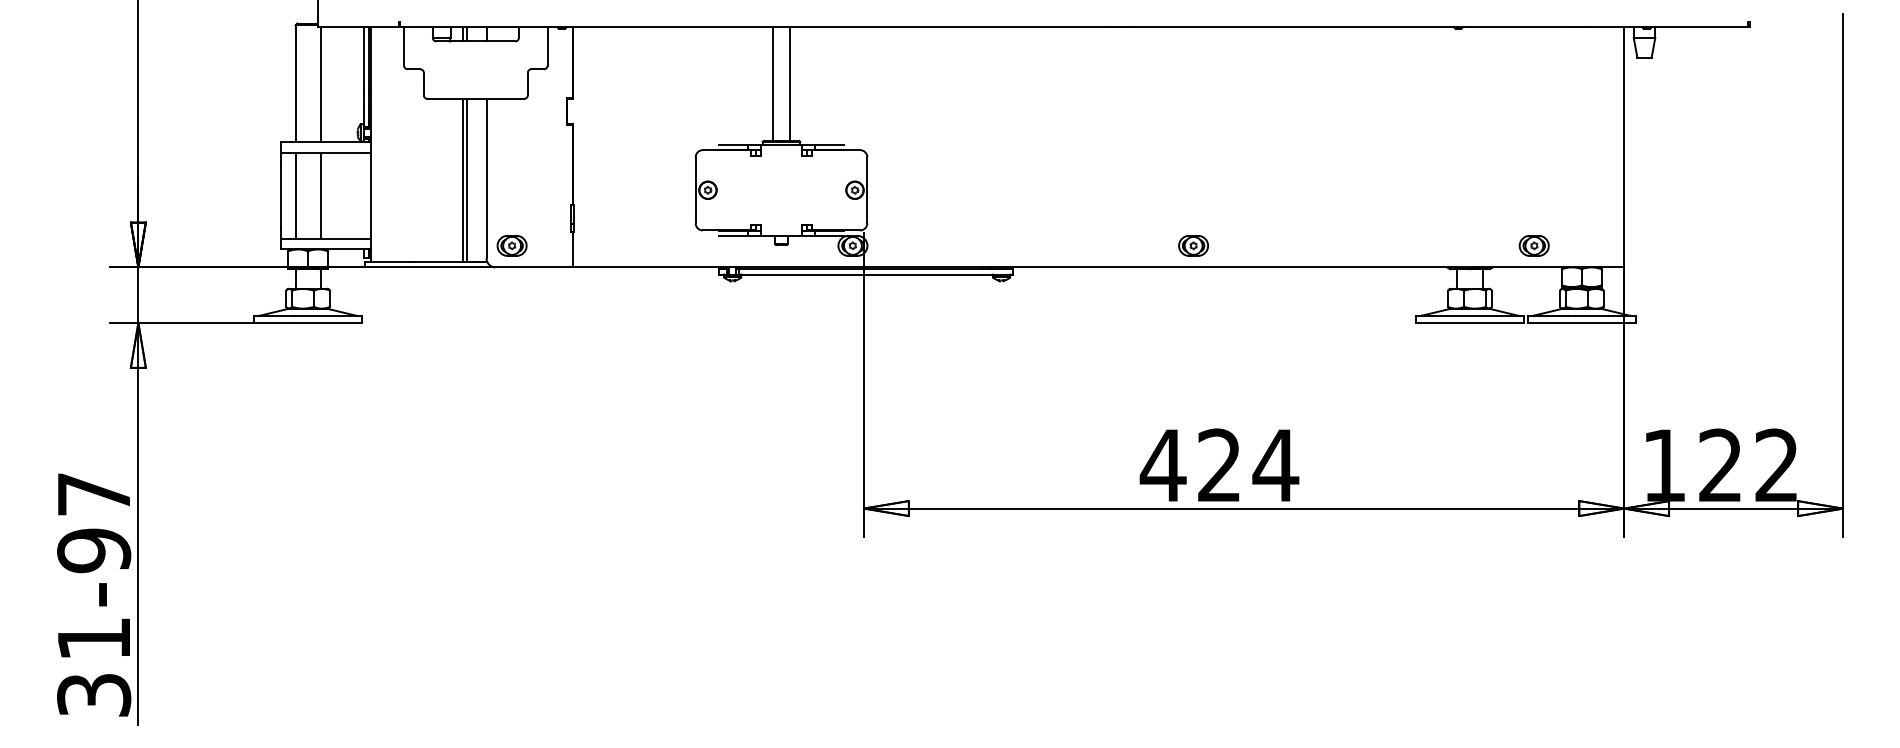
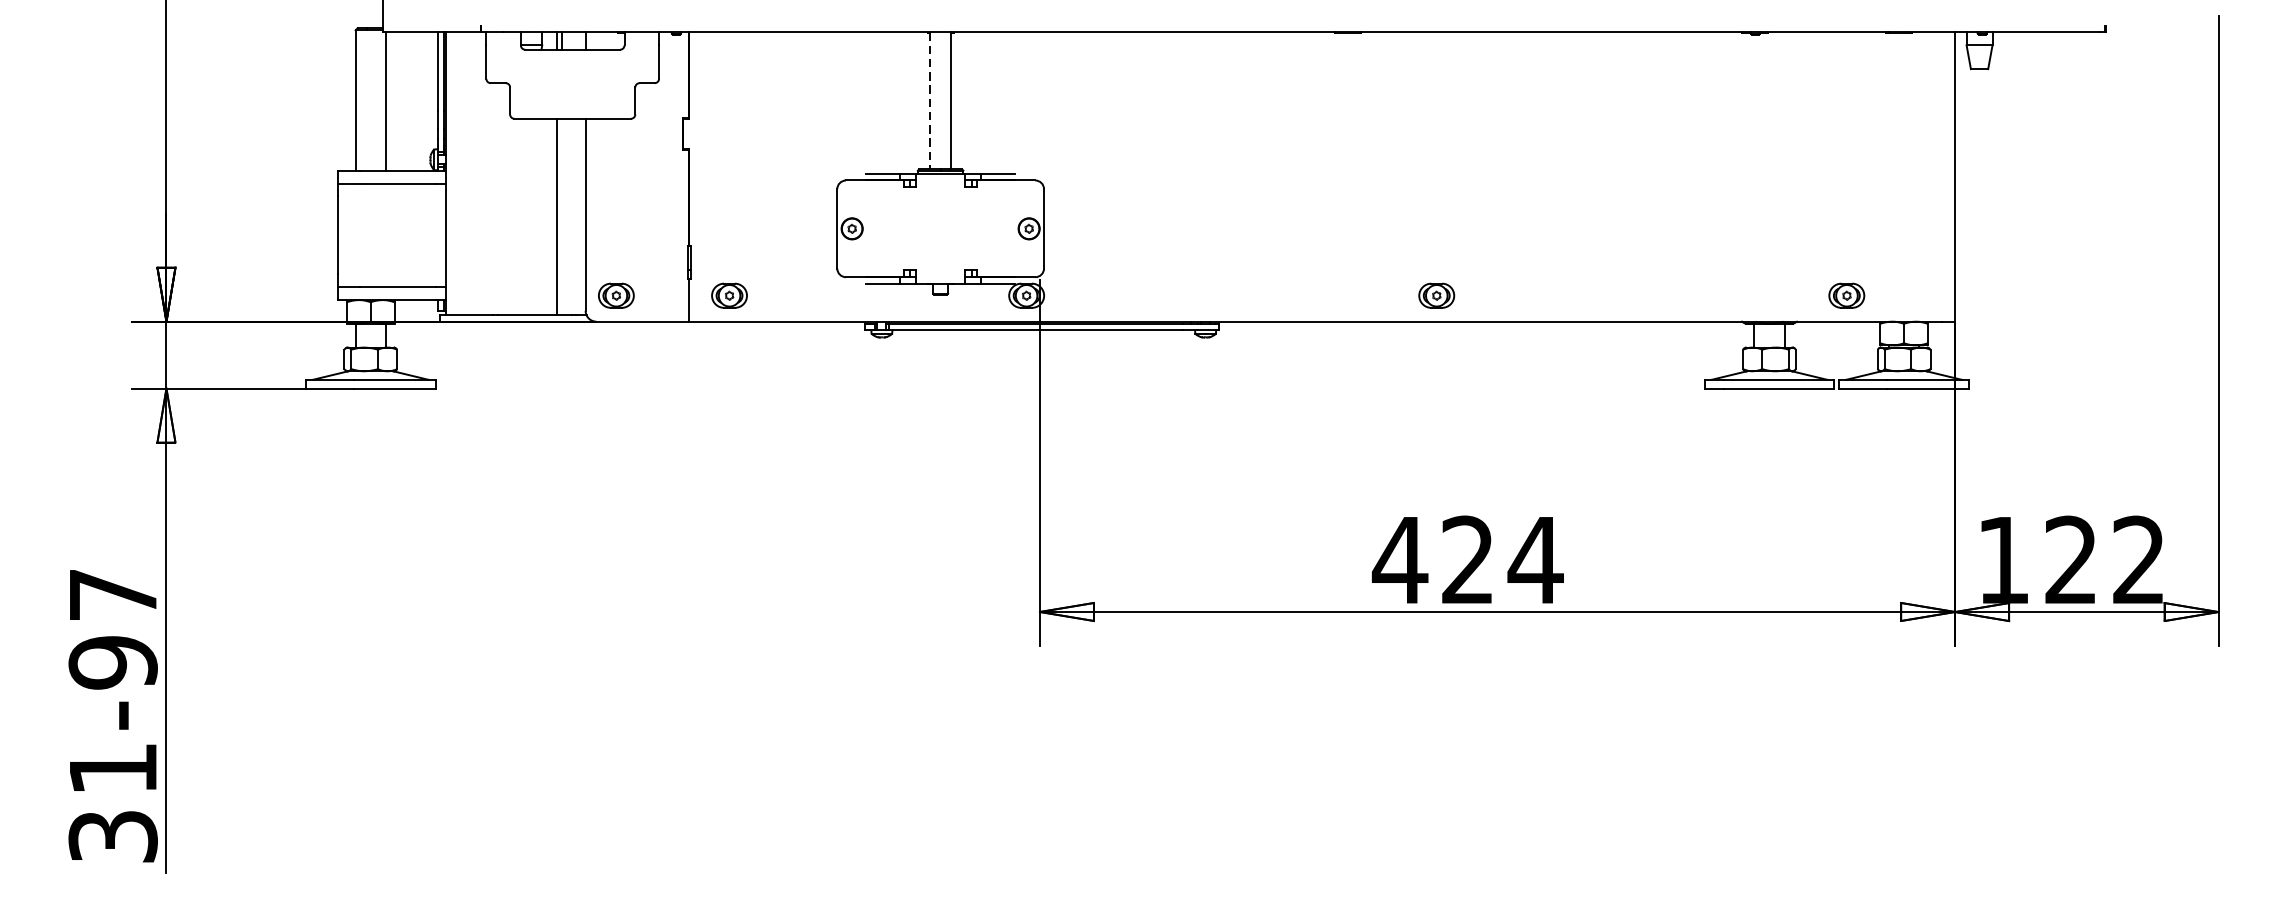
line: (772, 84) -> (929, 101), solid -> dashed
line: (466, 180) -> (561, 217), removed
line: (295, 195) -> (355, 235), removed
line: (320, 195) -> (385, 235), removed
part: (605, 245) -> (728, 295), added

